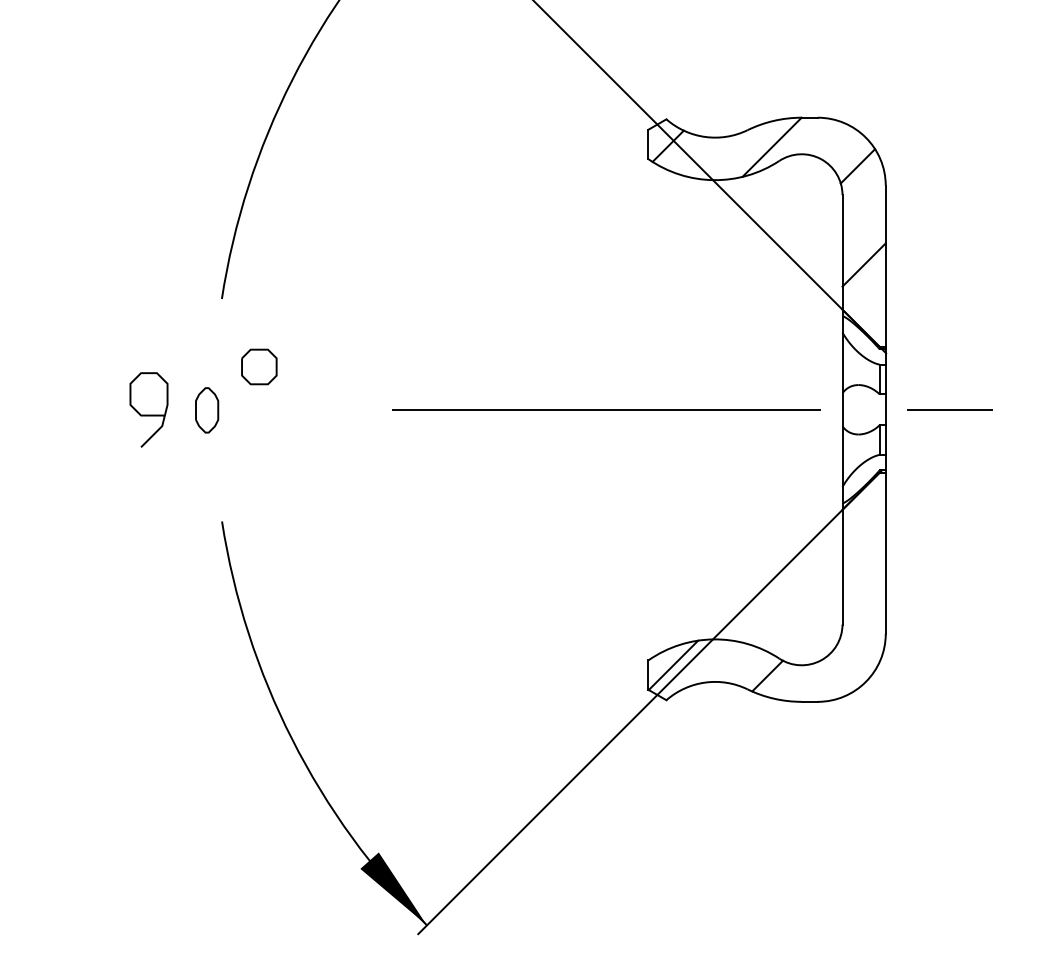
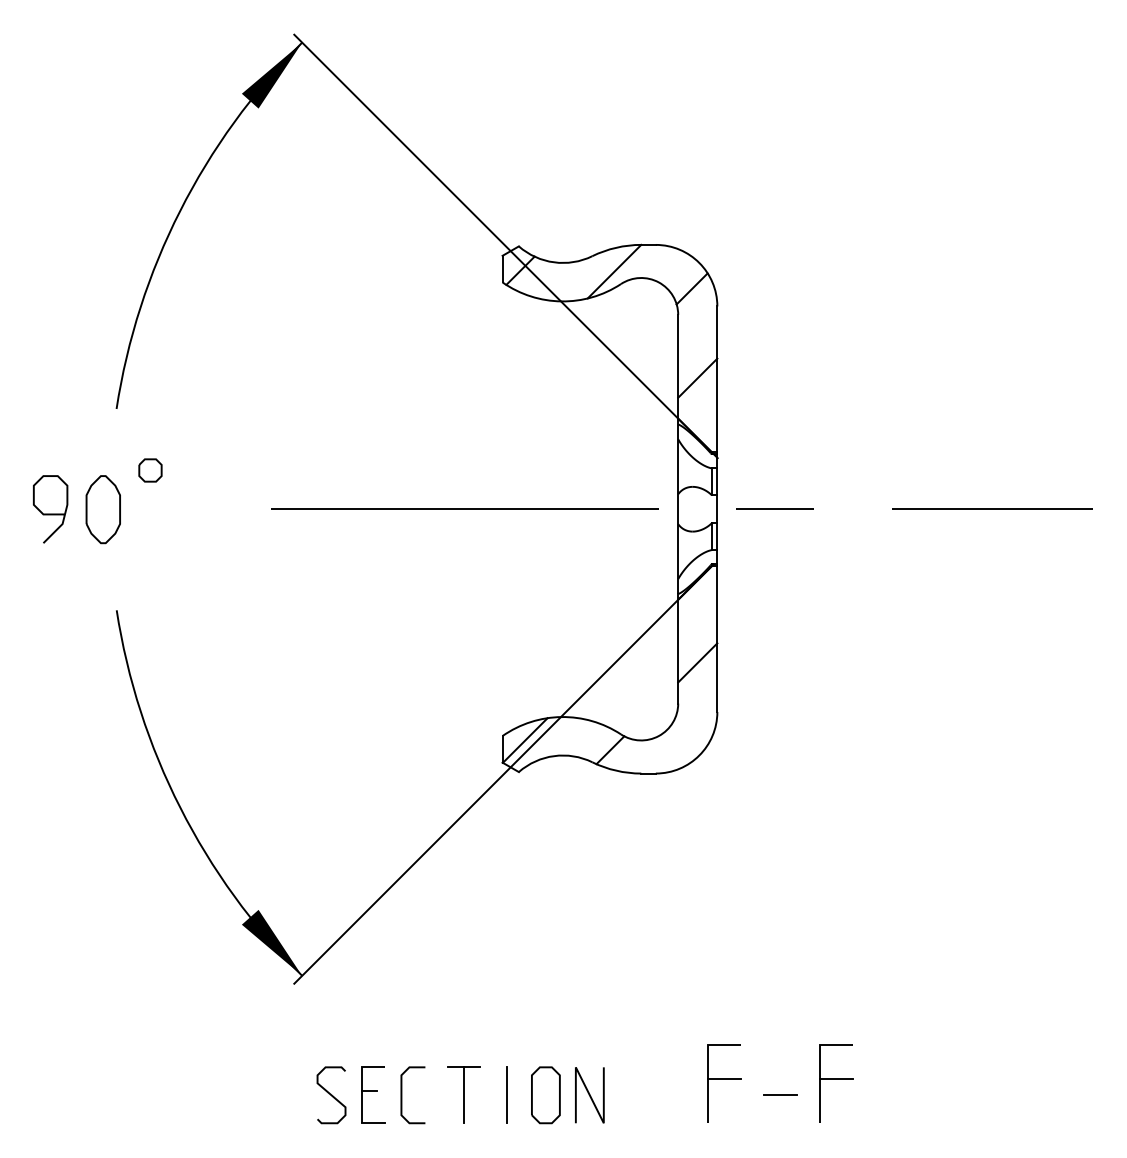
part: (259, 366) -> (150, 470), size x0.71
part: (206, 410) -> (102, 509), size x1.67
line: (863, 579) -> (697, 662), added

